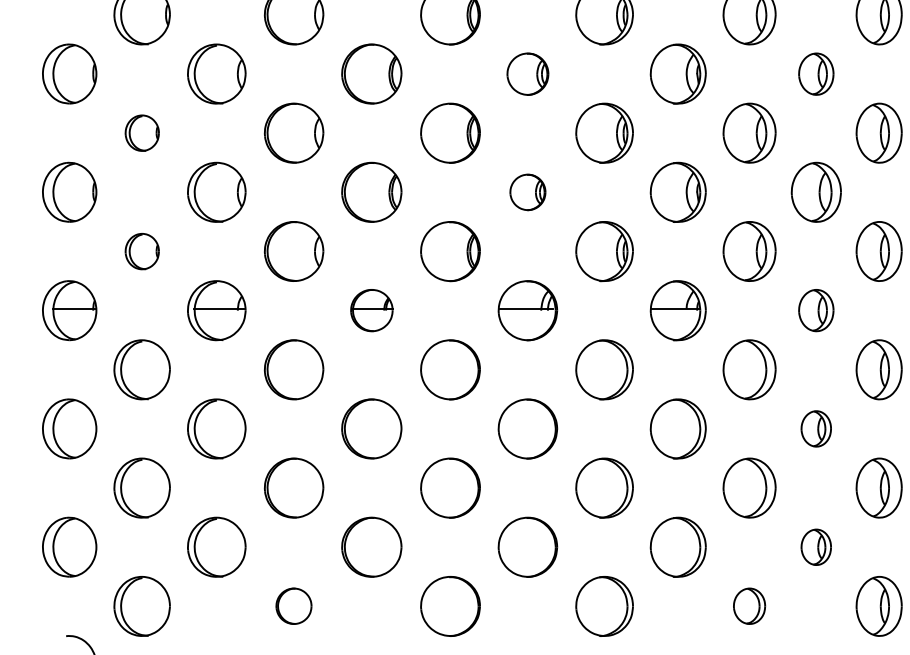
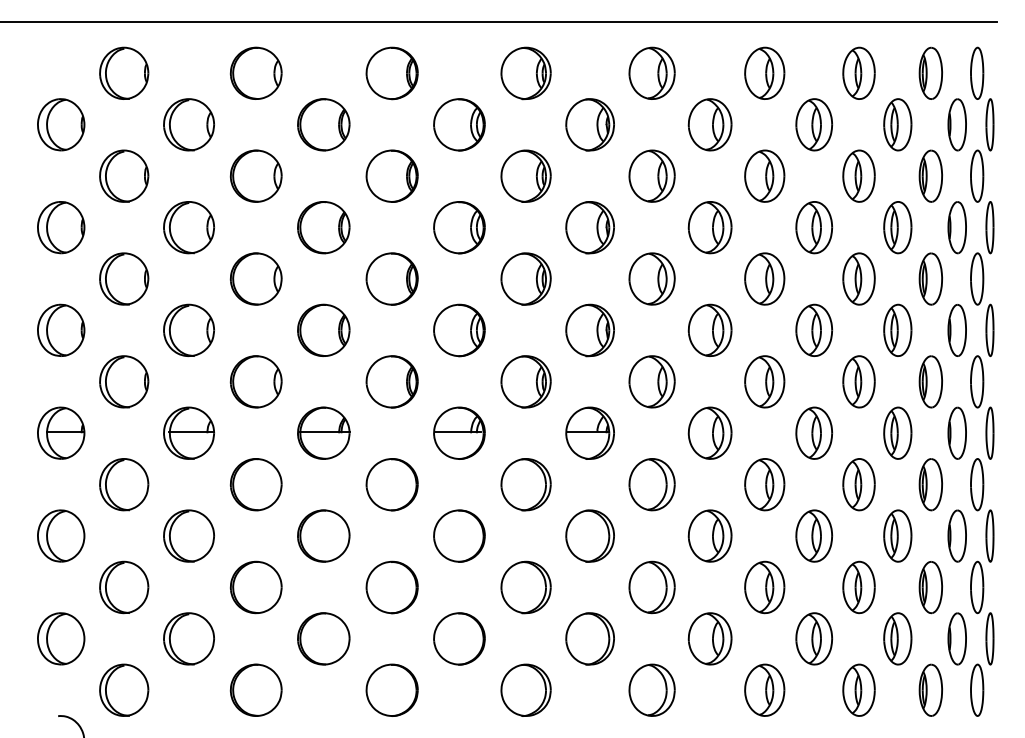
part: (527, 73) -> (459, 227), size x1.43
part: (815, 73) -> (709, 227), size x1.43
part: (142, 132) -> (124, 278), size x1.67
part: (527, 192) -> (459, 330), size x1.67
part: (142, 251) -> (124, 381), size x1.67
part: (371, 309) -> (323, 432), size x1.43
part: (815, 309) -> (709, 432), size x1.43
part: (815, 428) -> (709, 535), size x1.67
part: (815, 546) -> (709, 638), size x1.67
part: (293, 605) -> (255, 689), size x1.67
part: (748, 605) -> (651, 689), size x1.67

